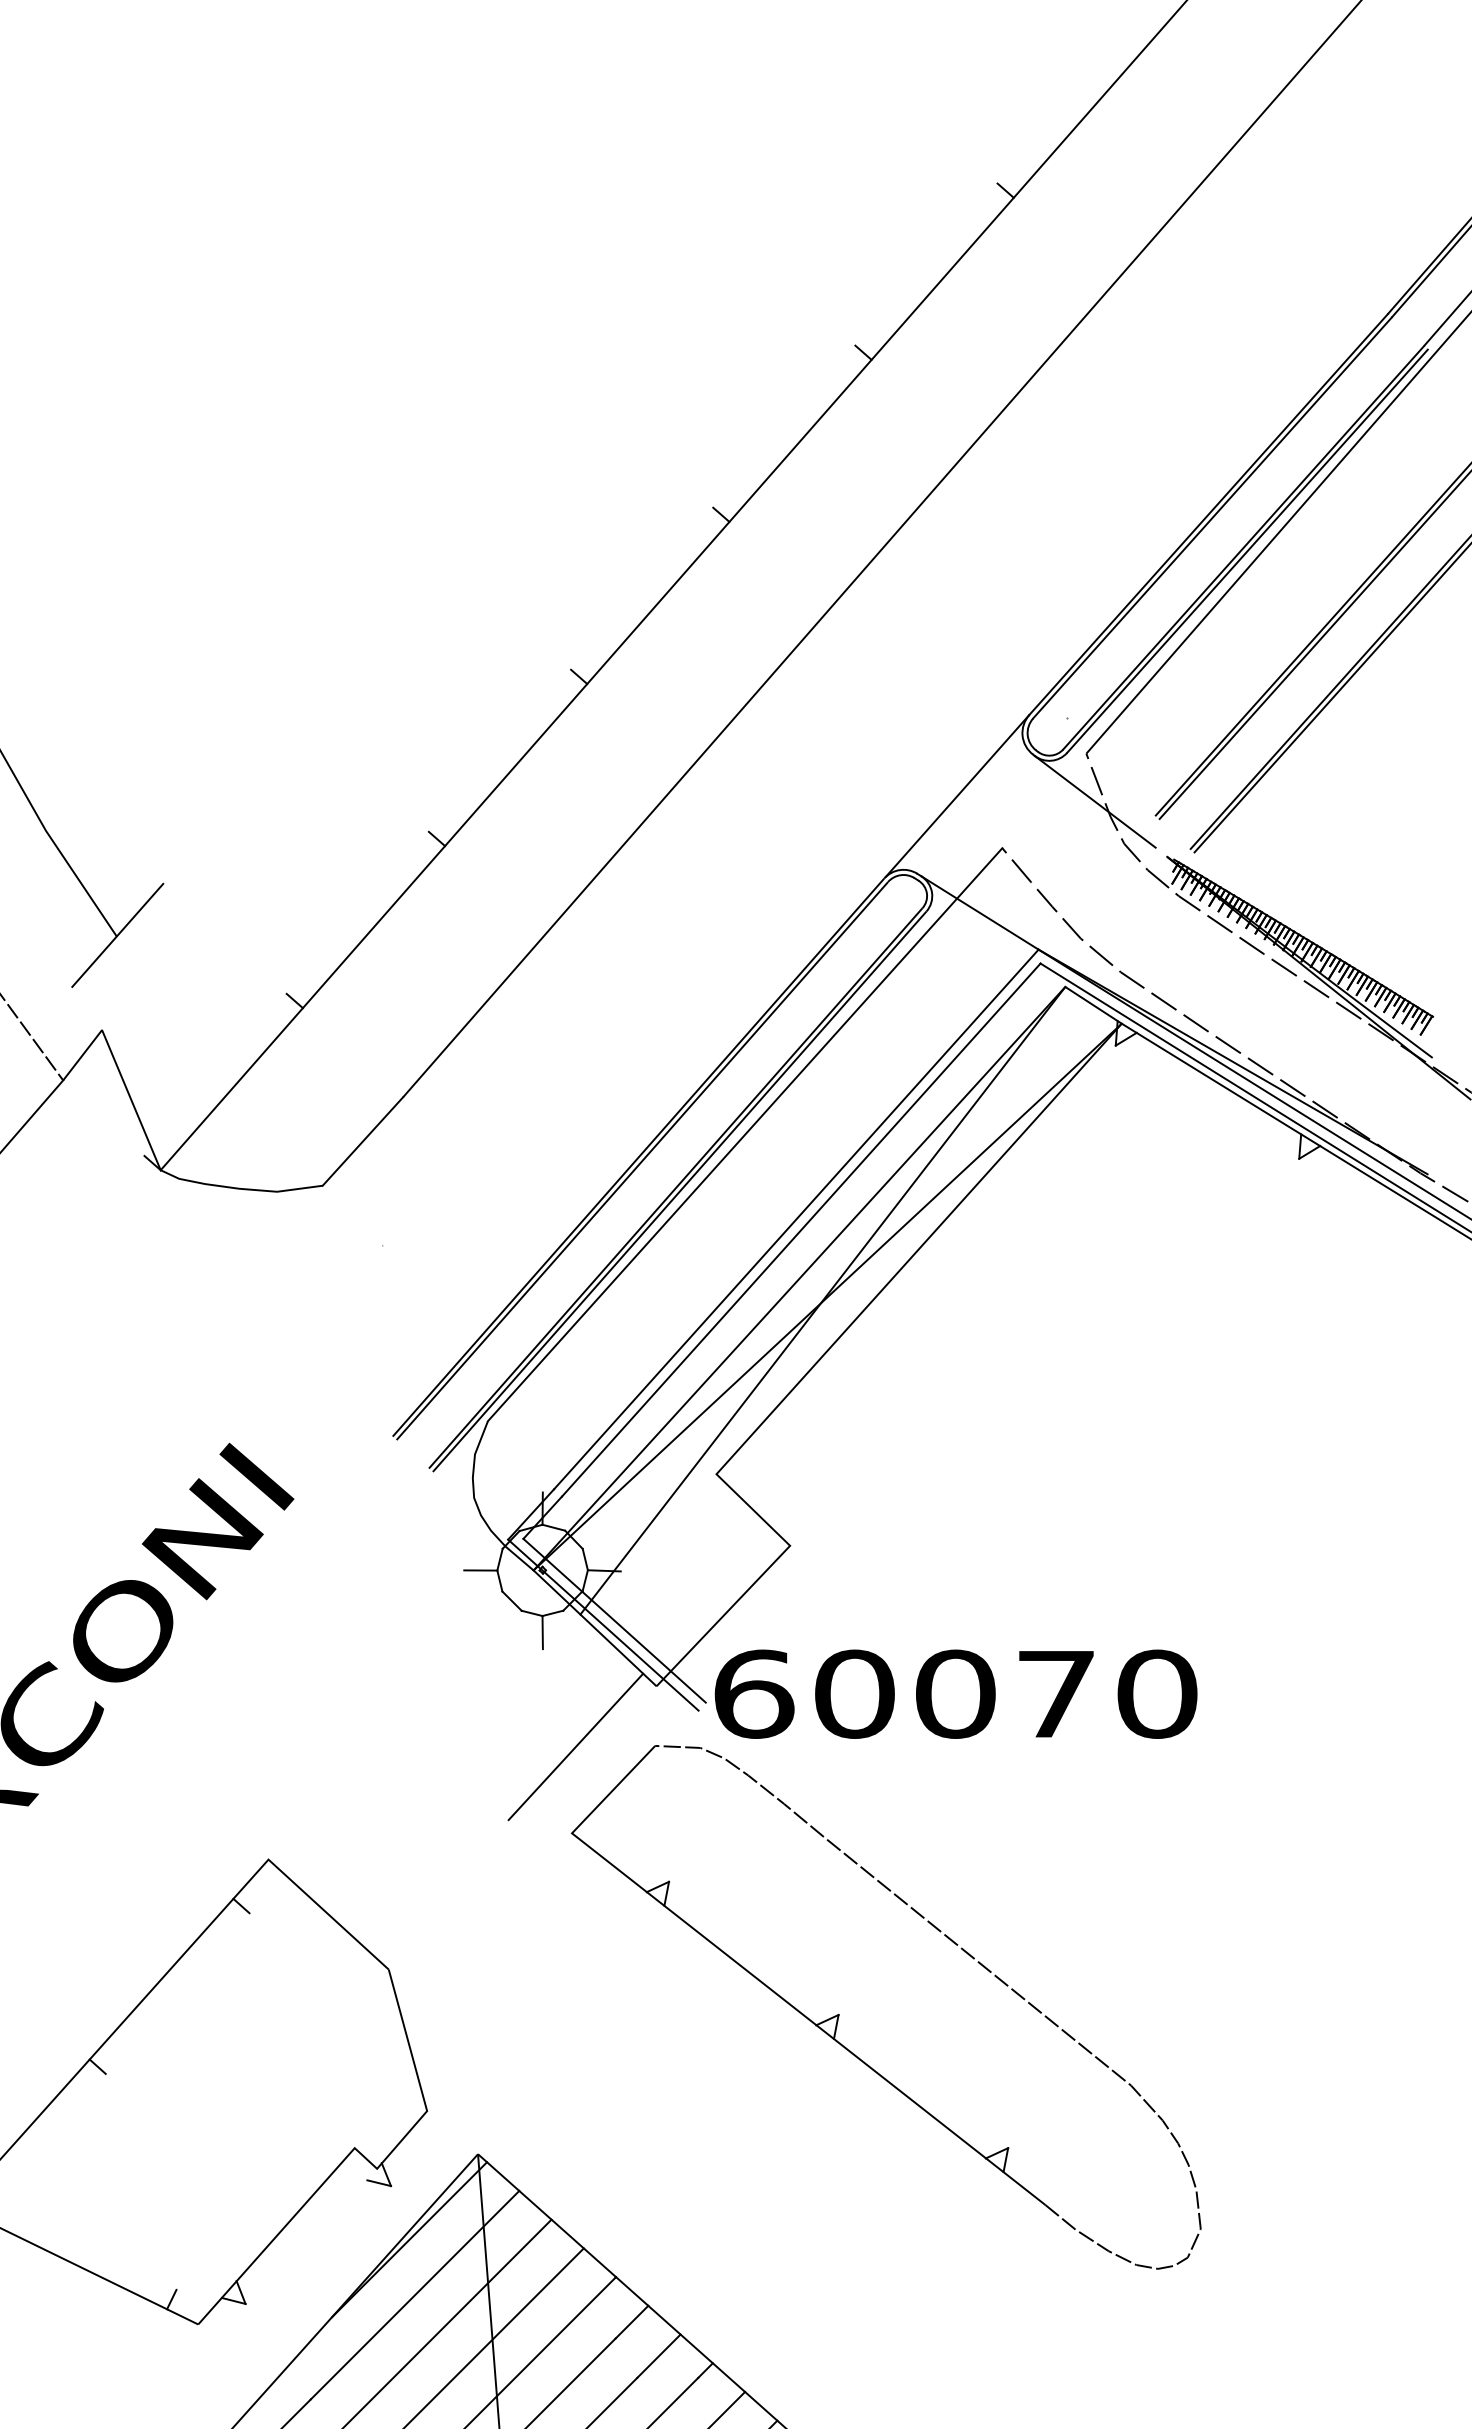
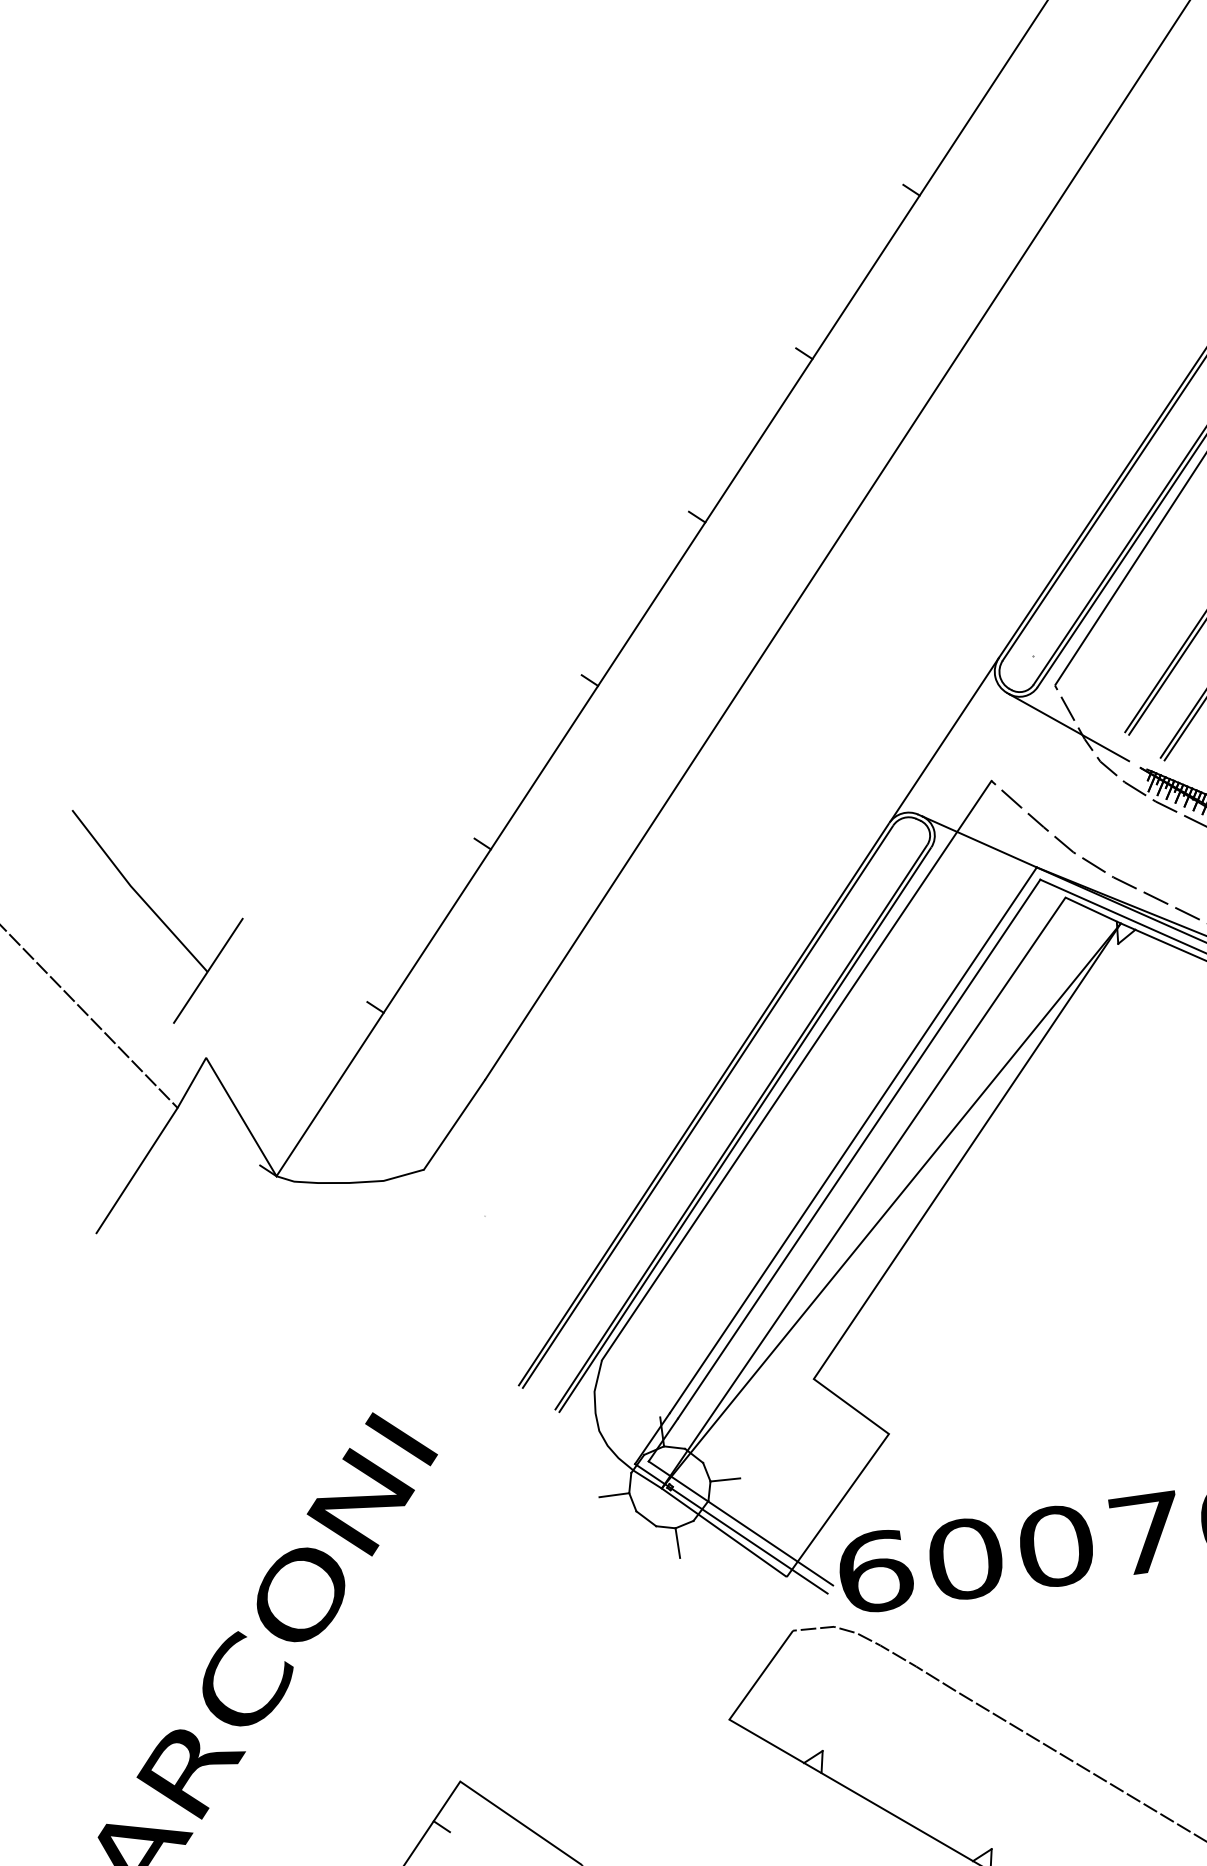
line: (822, 1300) -> (887, 1209), removed
line: (575, 1746) -> (721, 1641), removed

